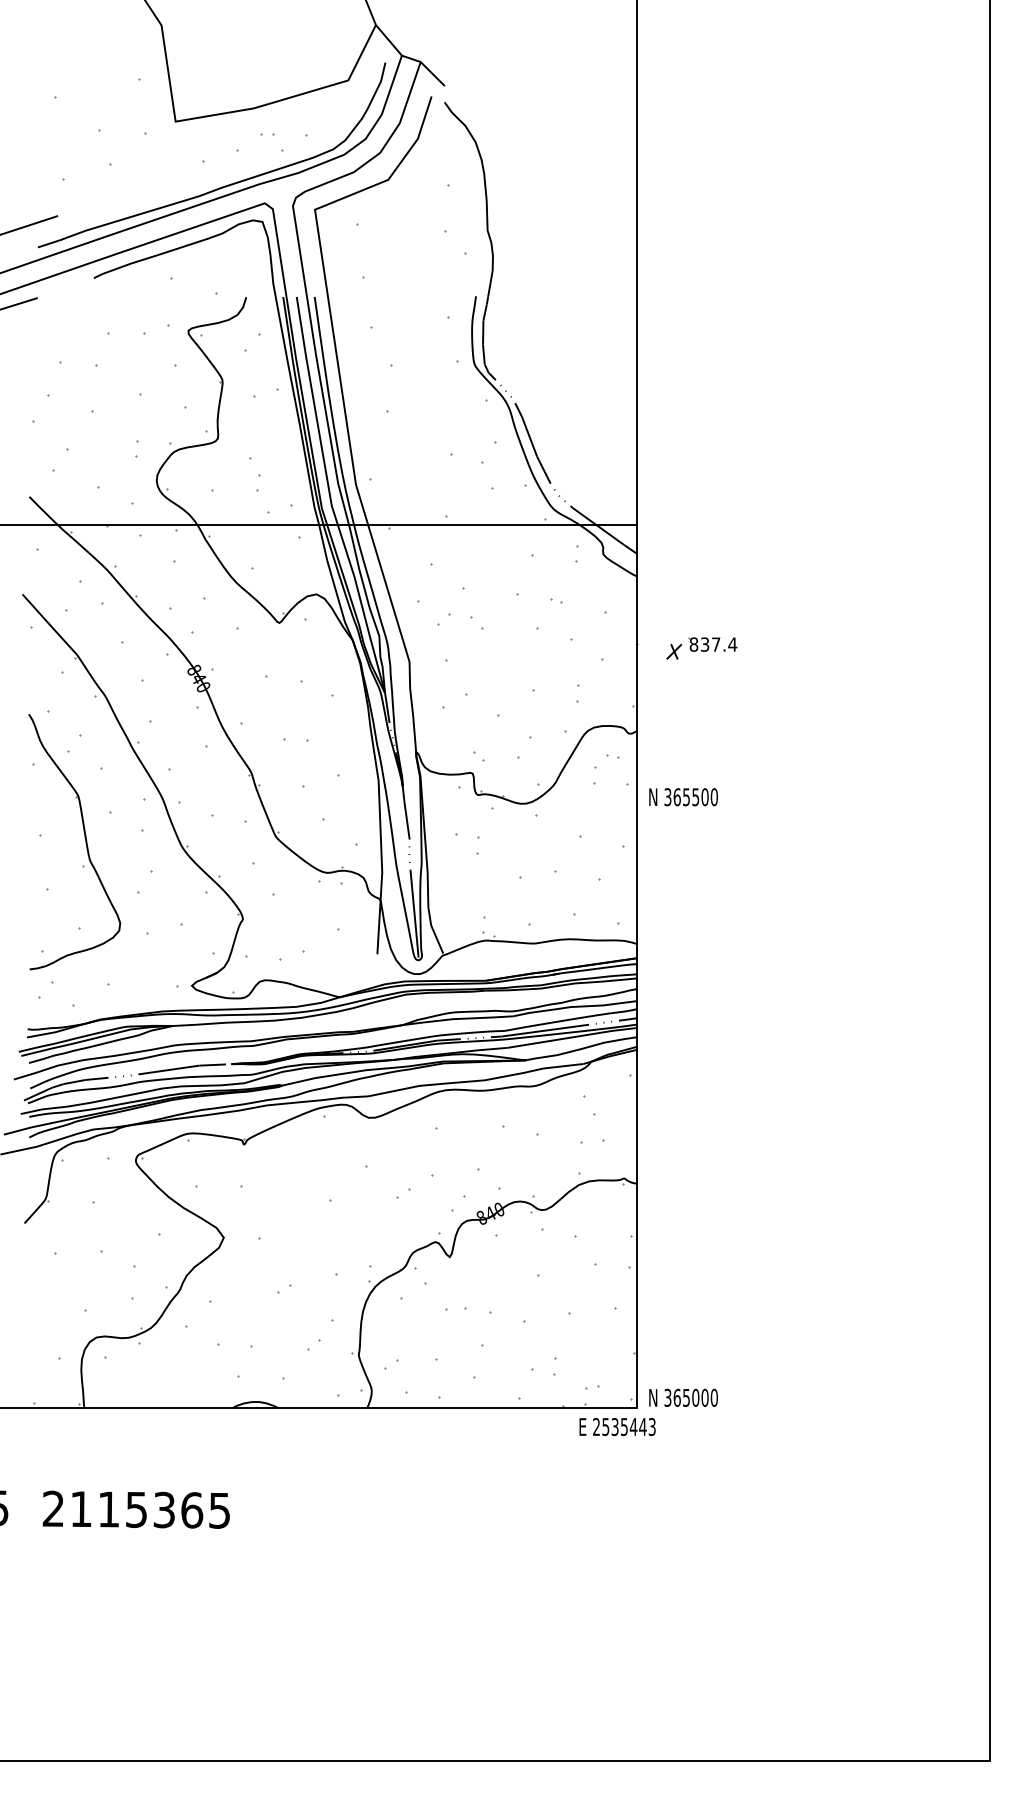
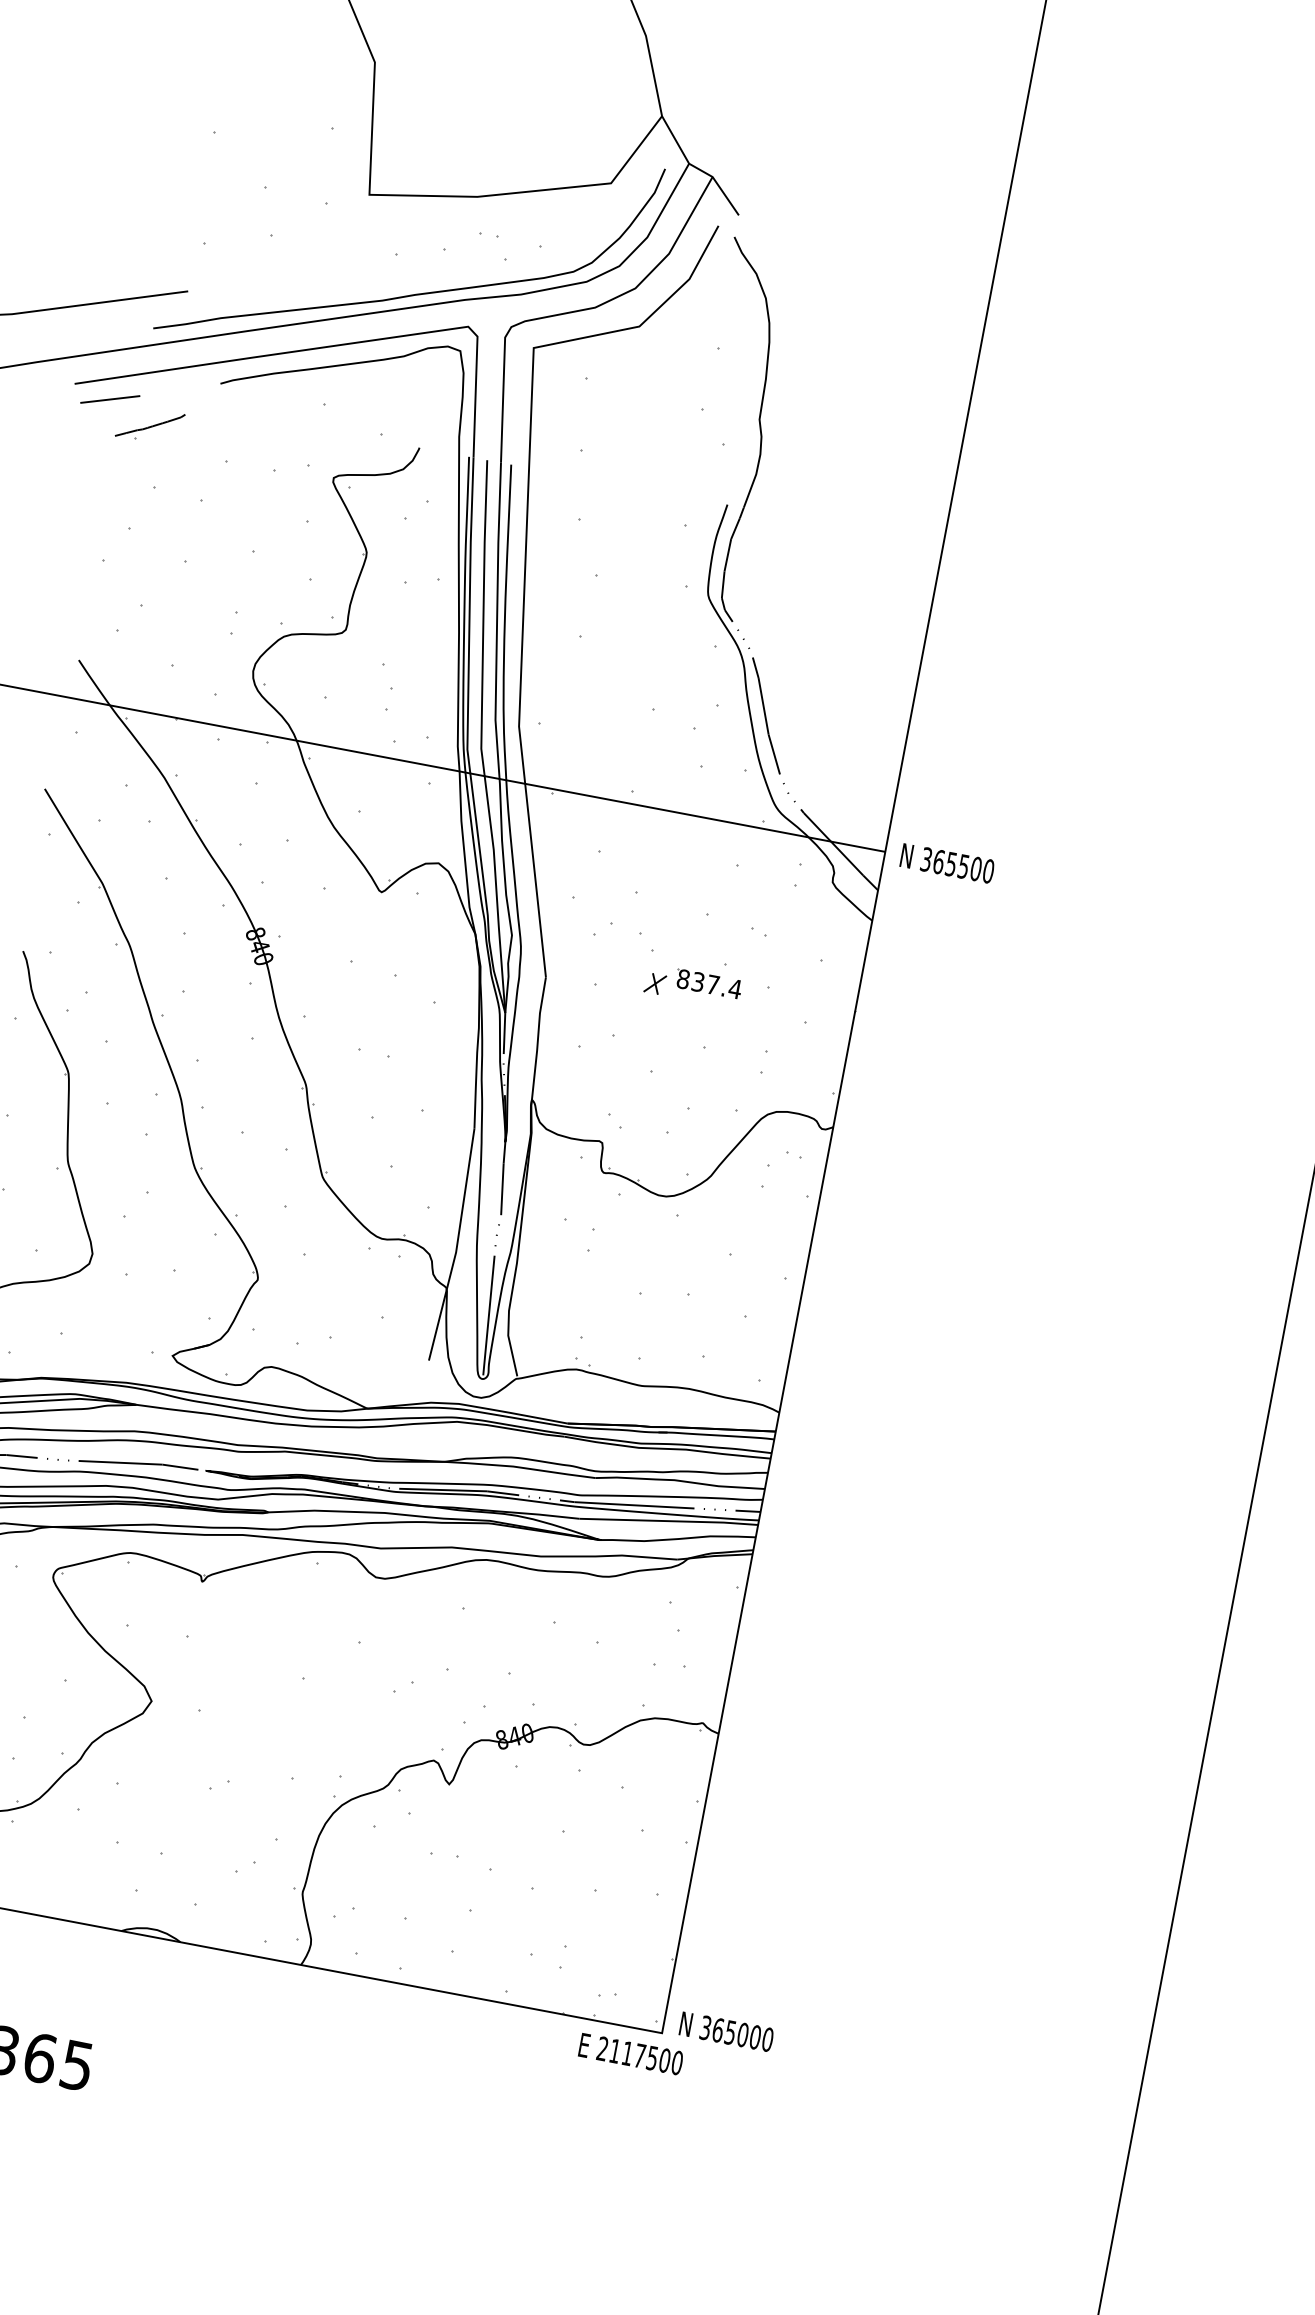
part: (48, 317) -> (149, 424), added
part: (701, 648) -> (692, 986), moved
text: (683, 797) -> (947, 863), moved
text: (628, 1426) -> (645, 2056), 2535443 -> 2117500

